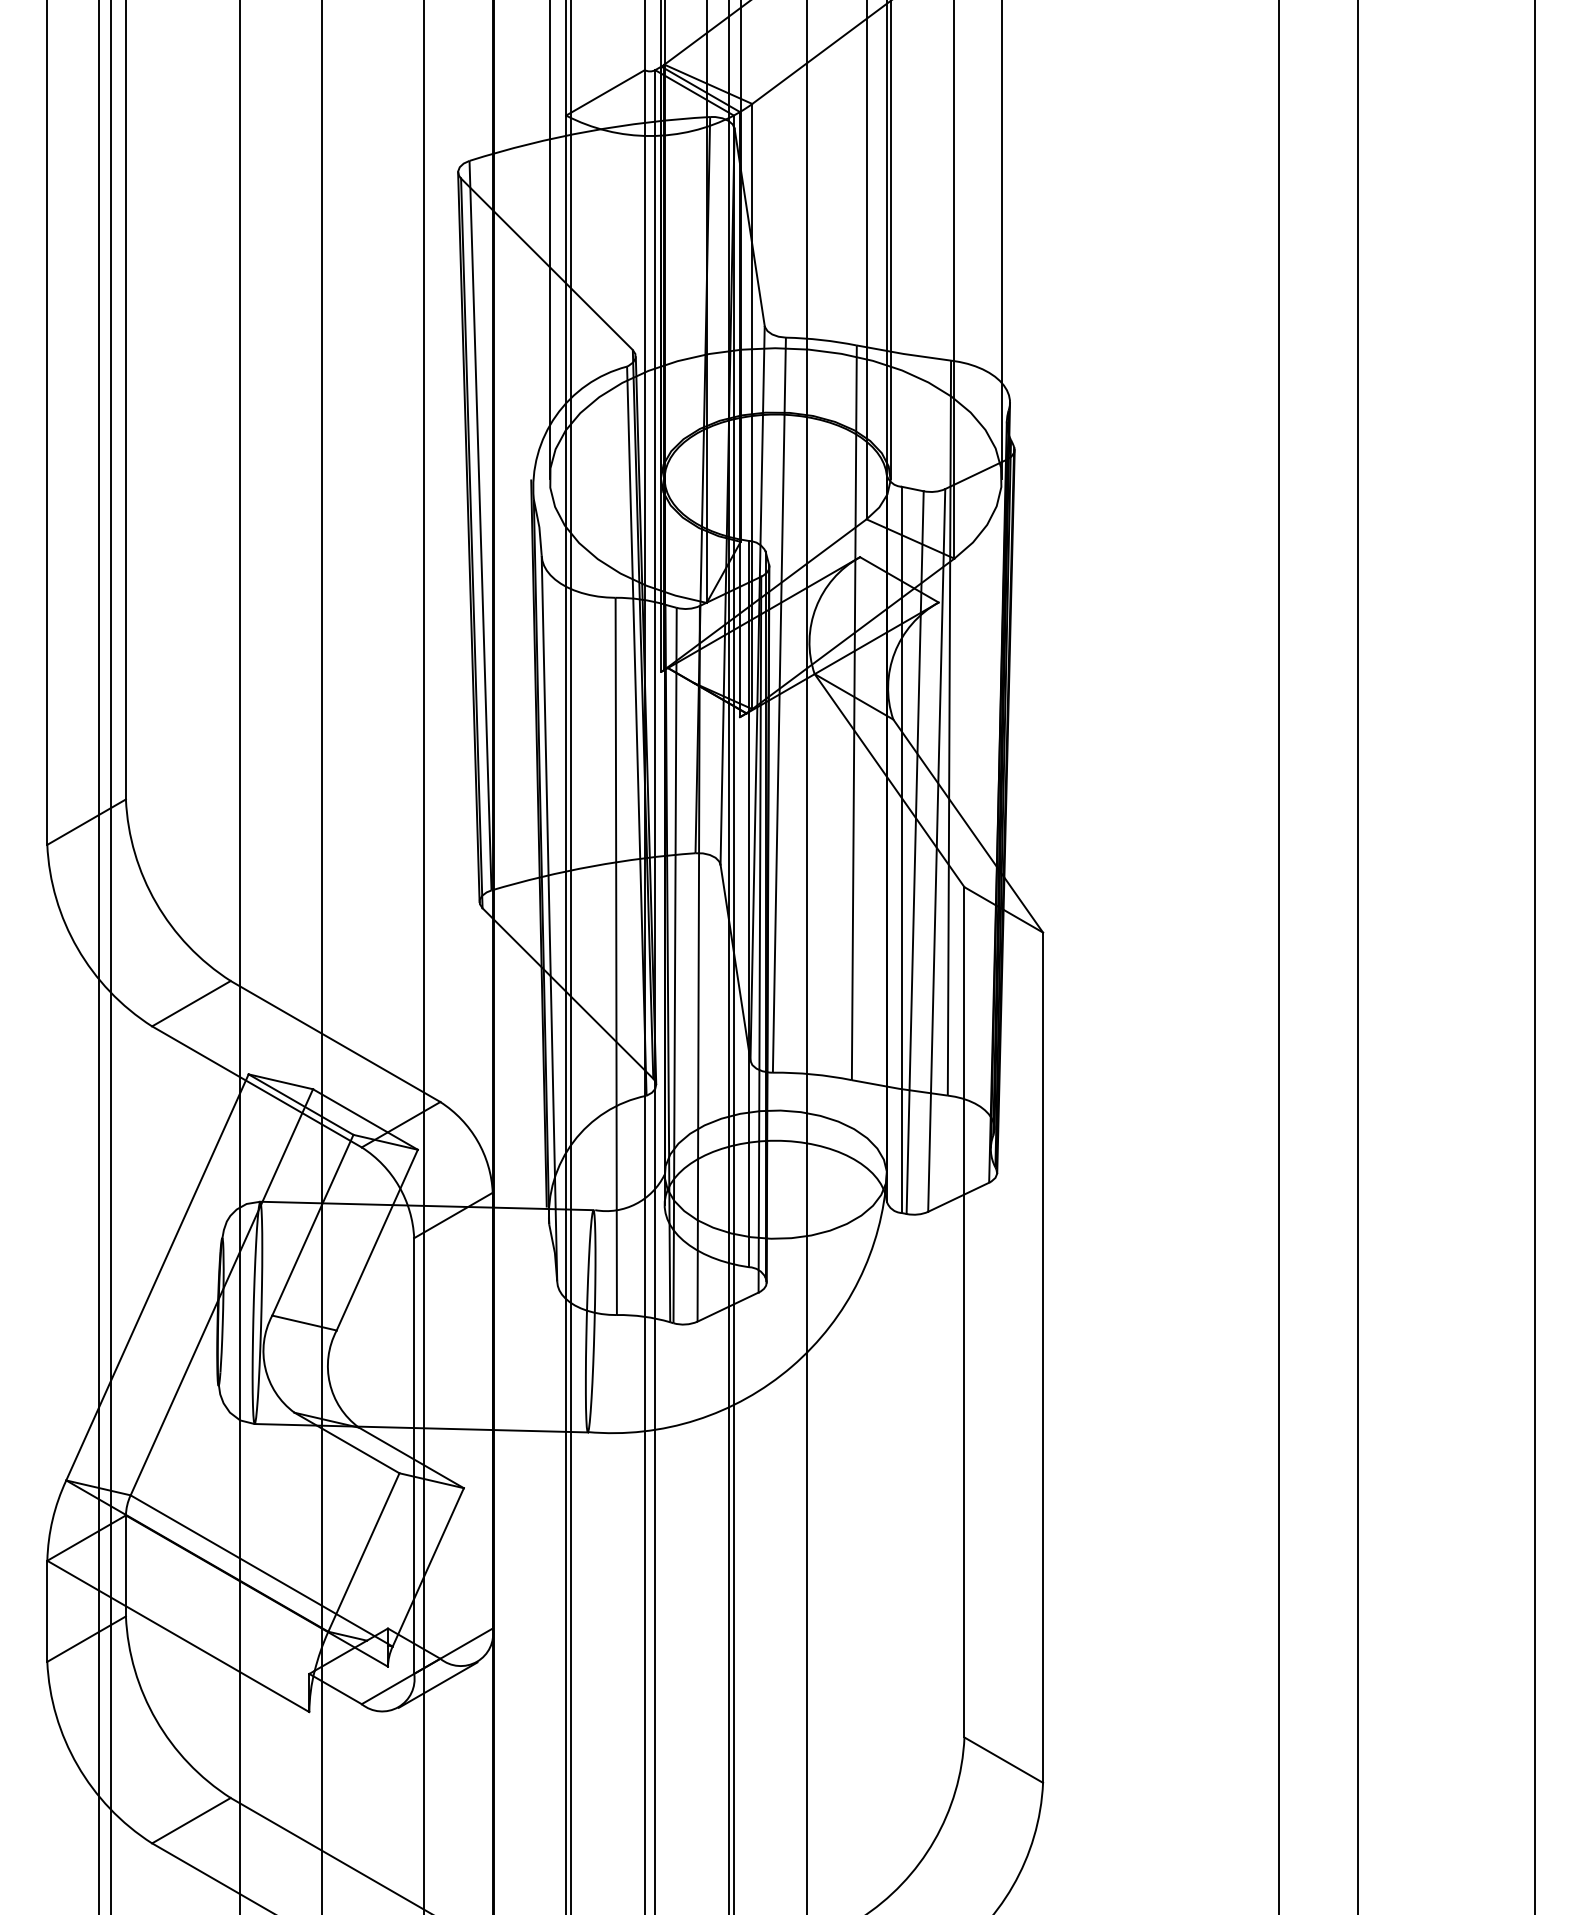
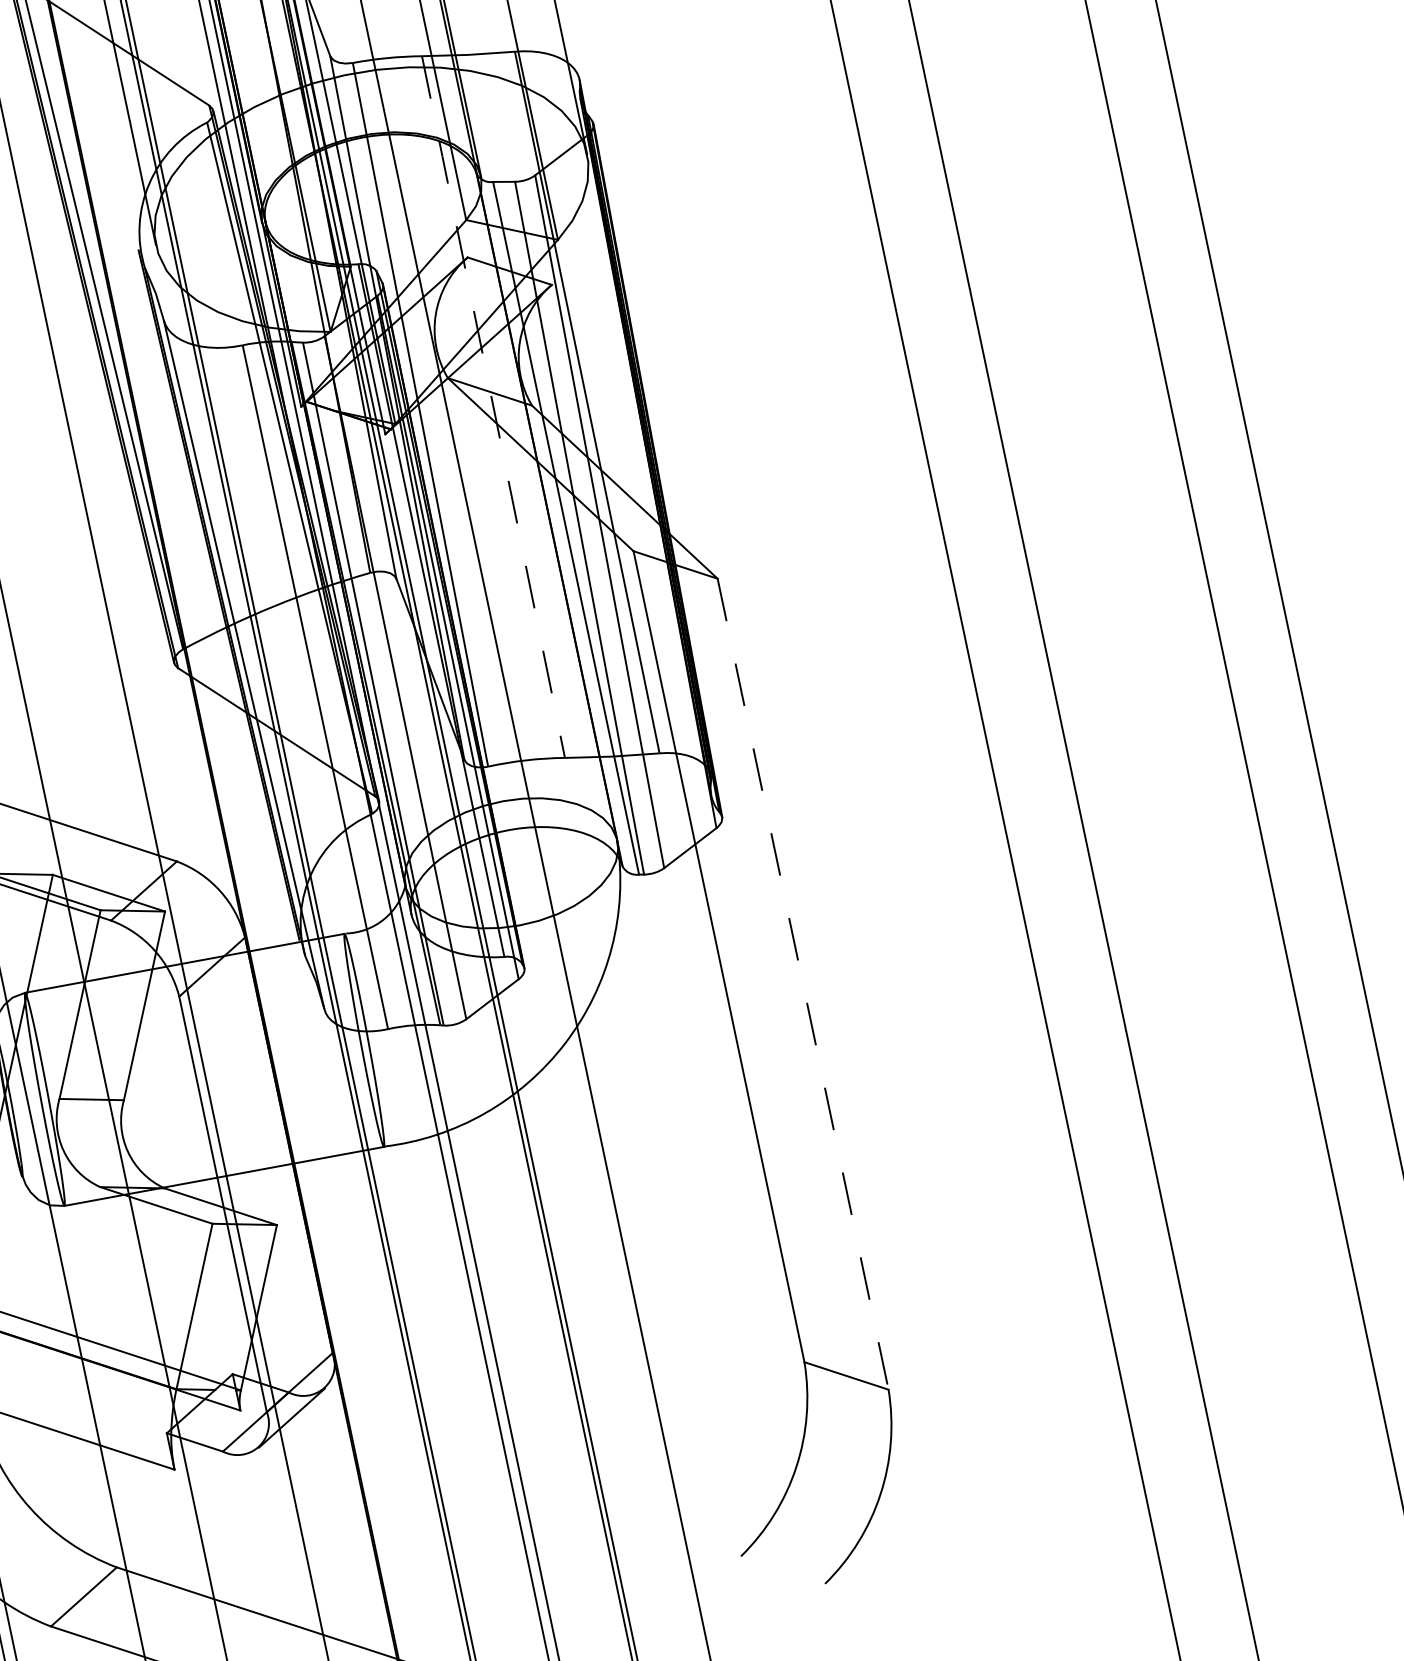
line: (854, 713) -> (493, 407), solid -> dashed
line: (1043, 1358) -> (803, 984), solid -> dashed

